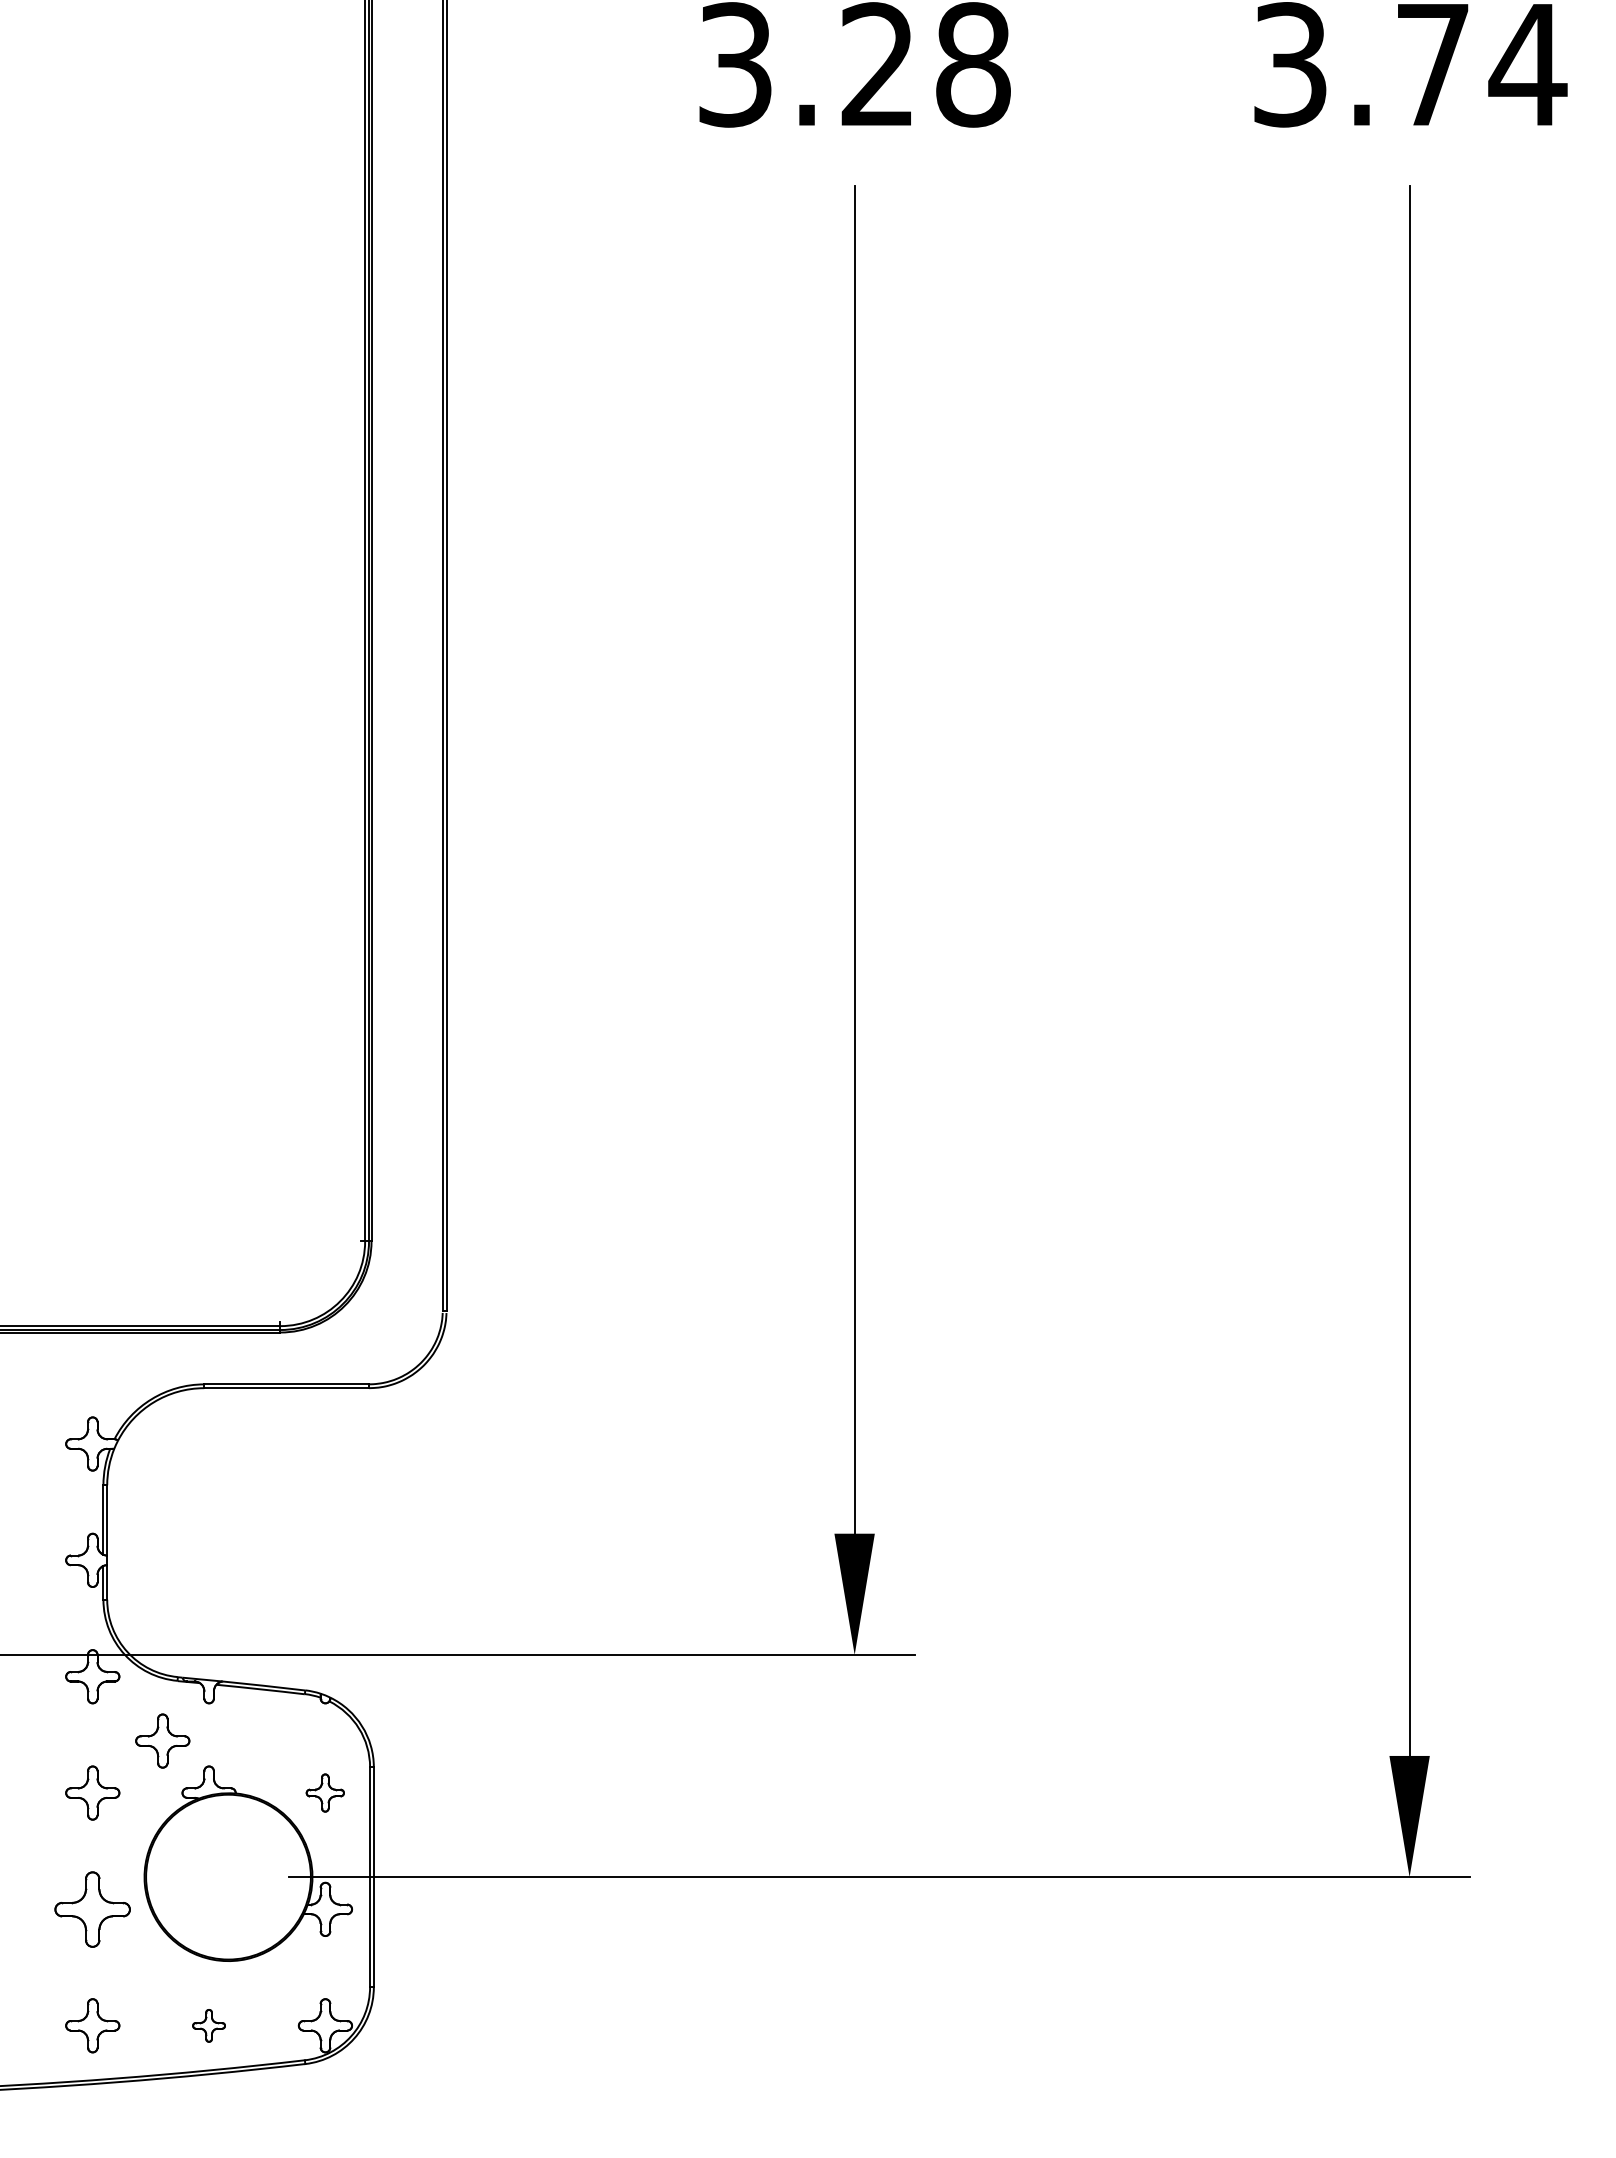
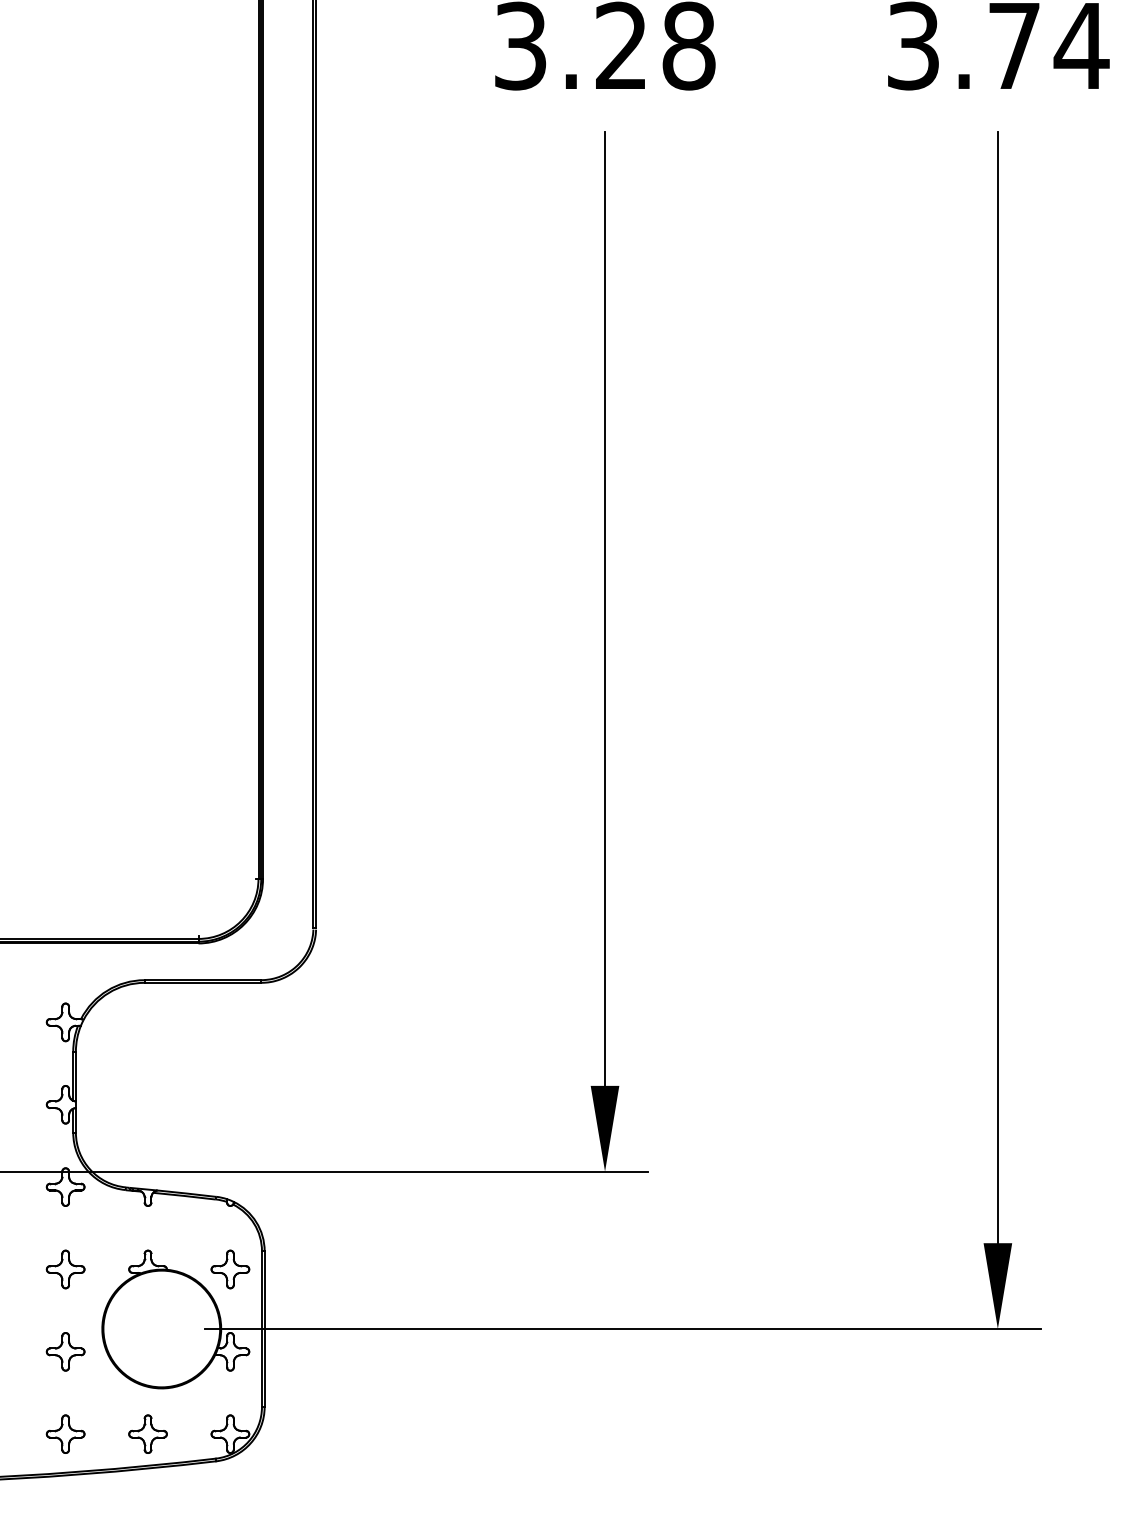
part: (162, 1740) -> (115, 1232), removed
part: (324, 1792) -> (229, 1269), size x1.43
part: (92, 1908) -> (65, 1351), size x0.71
part: (208, 2025) -> (147, 1434), size x1.67

